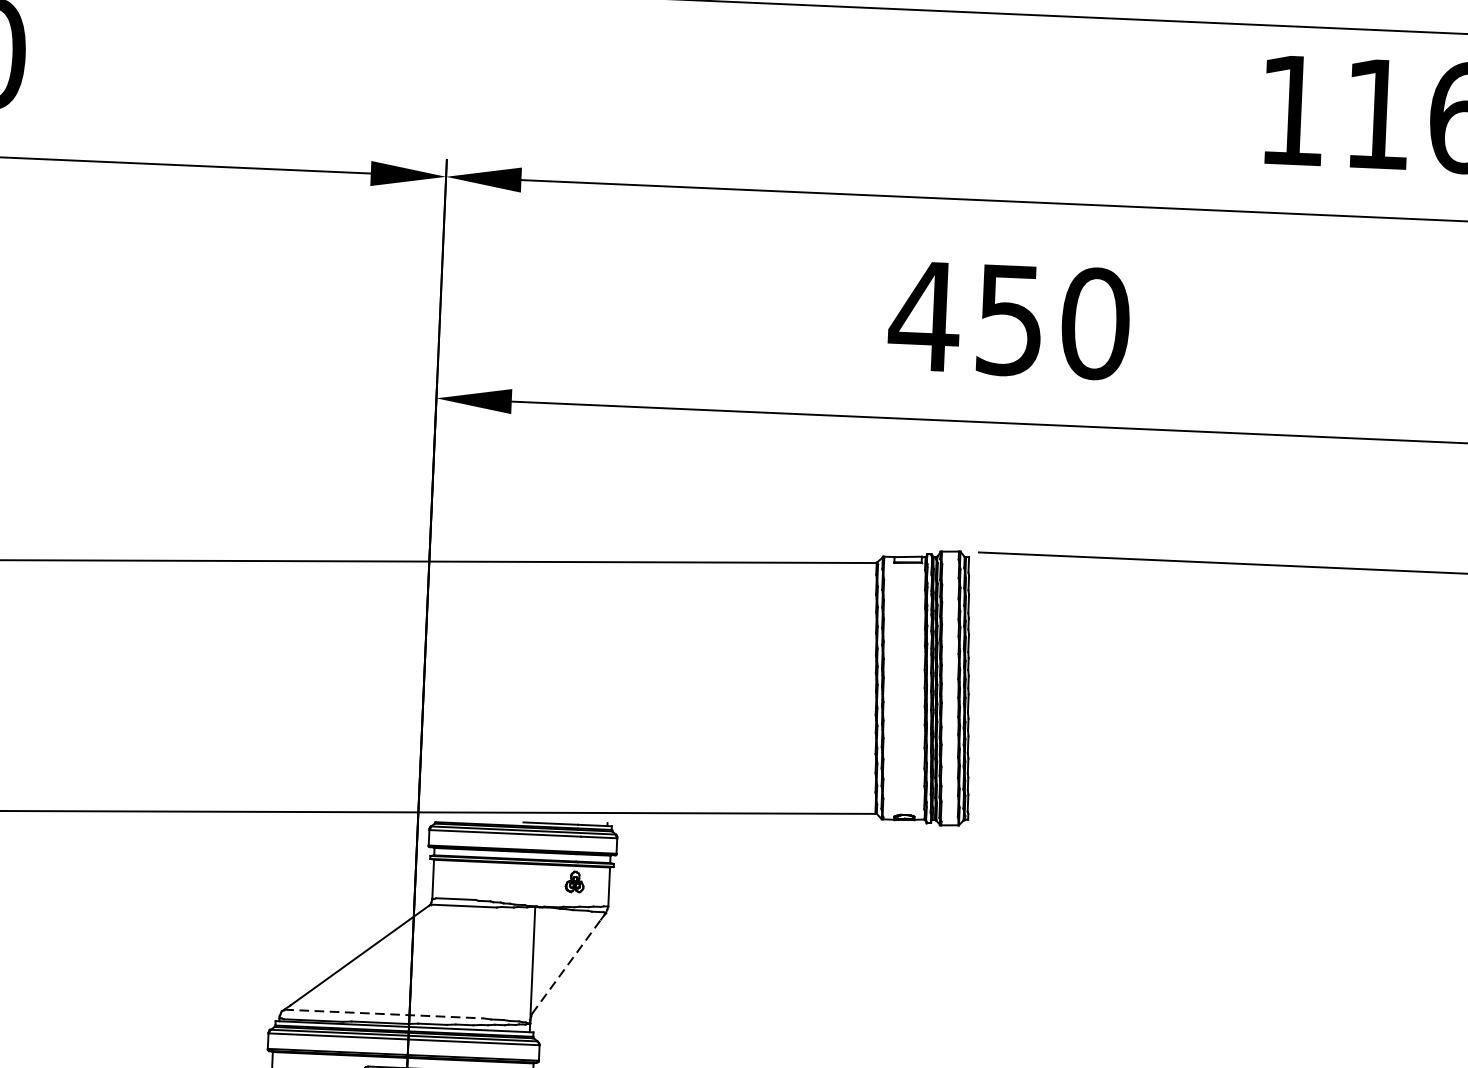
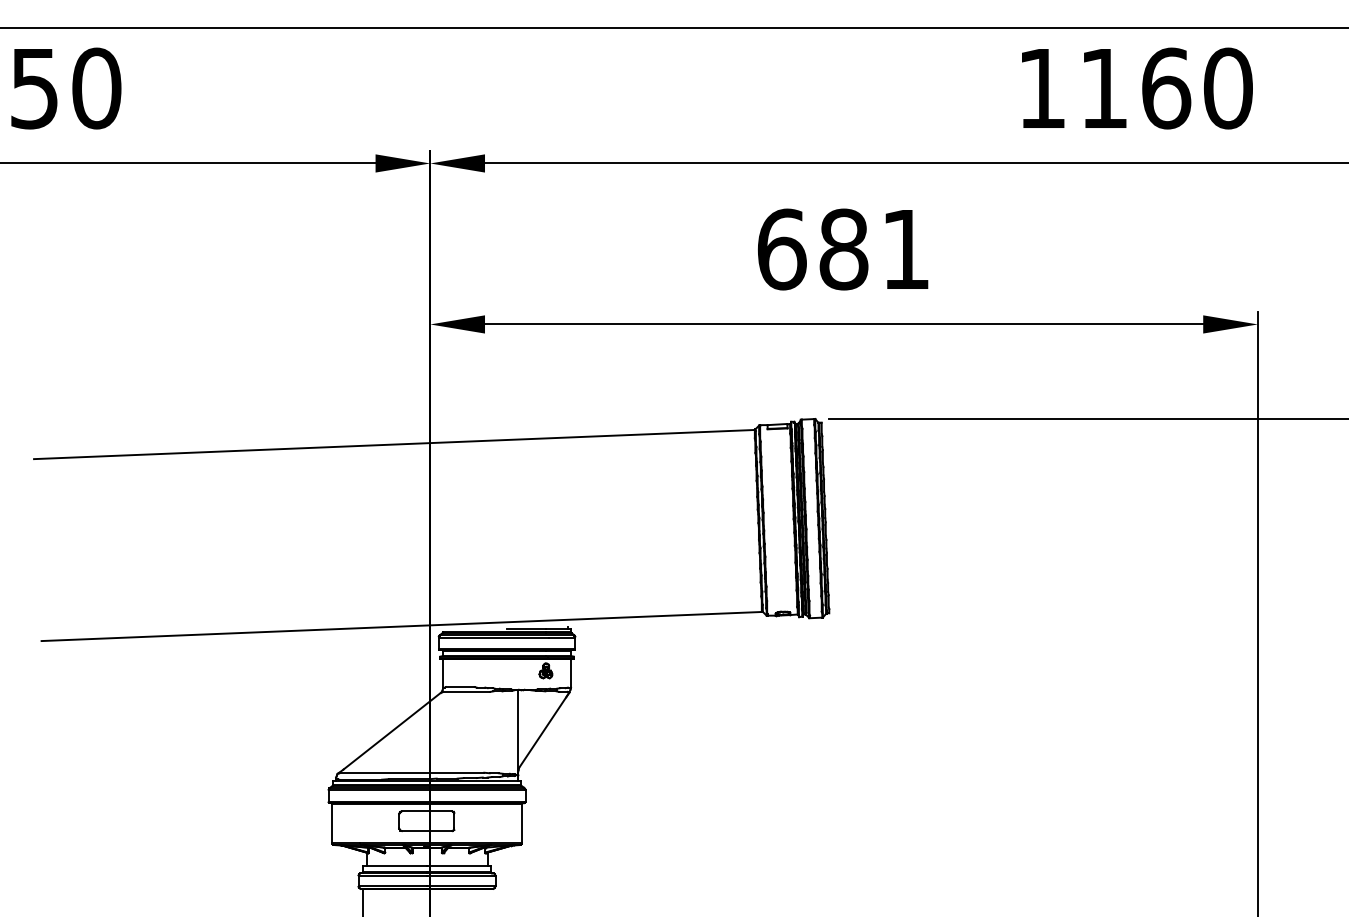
text: (1008, 319) -> (842, 249), 450 -> 681
line: (569, 962) -> (544, 729), dashed -> solid
line: (383, 1013) -> (411, 772), dashed -> solid

